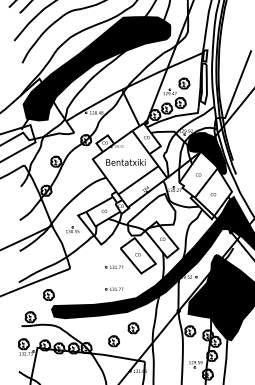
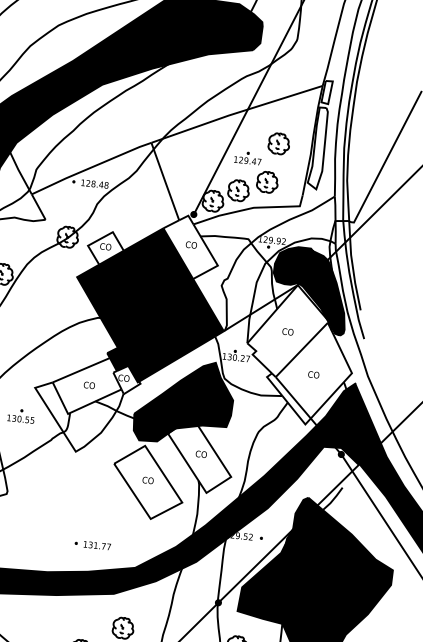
fill: (129, 168) -> (149, 303), added
fill: (151, 214) -> (184, 401), added
part: (114, 266) -> (97, 498), removed

